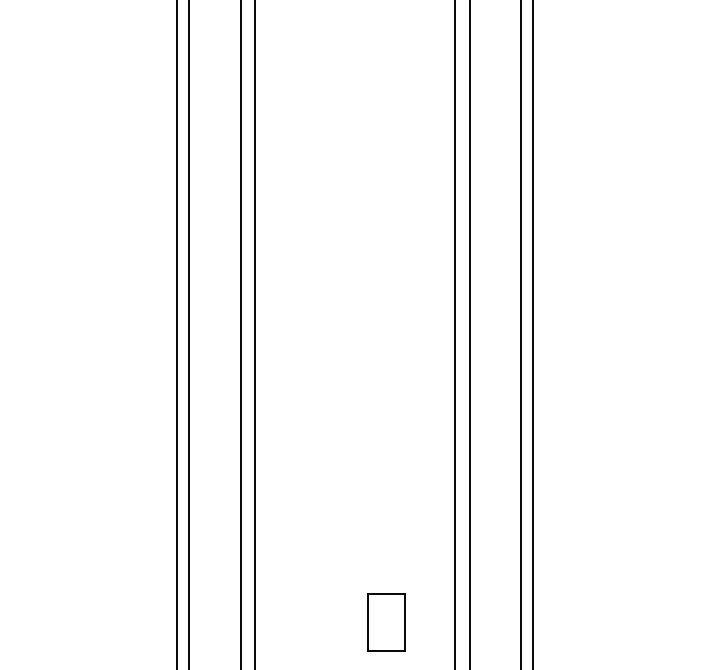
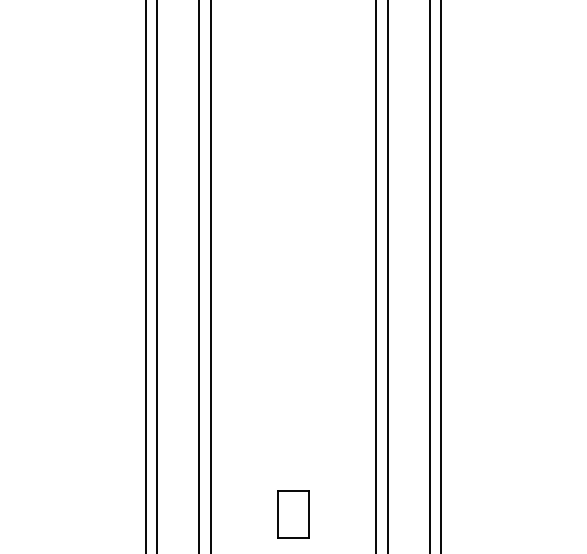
part: (386, 622) -> (293, 514), moved

